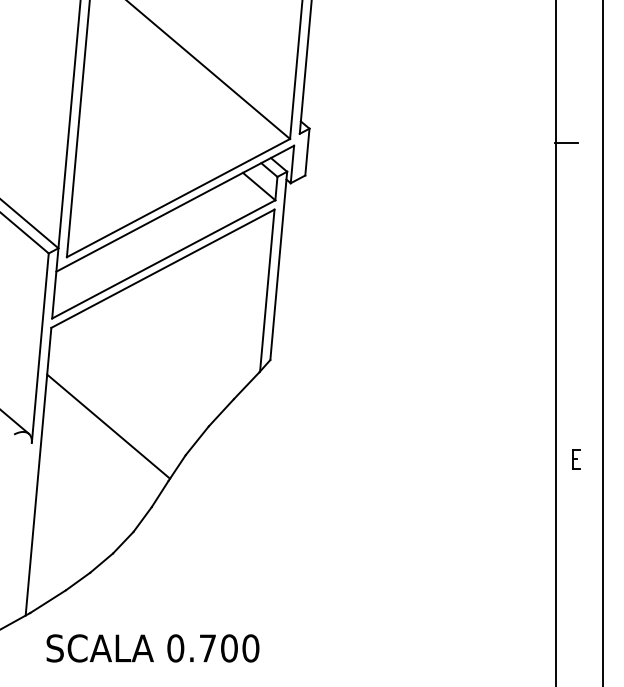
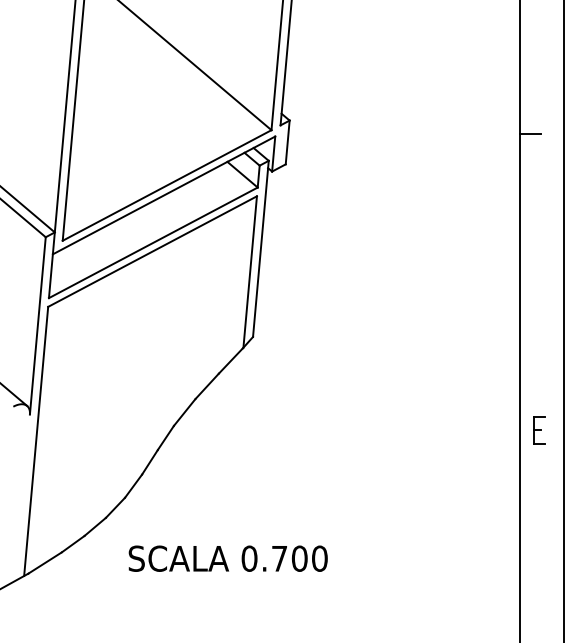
line: (108, 425) -> (101, 398), removed
part: (575, 458) -> (538, 429), size x1.6
text: (152, 648) -> (227, 558), moved

